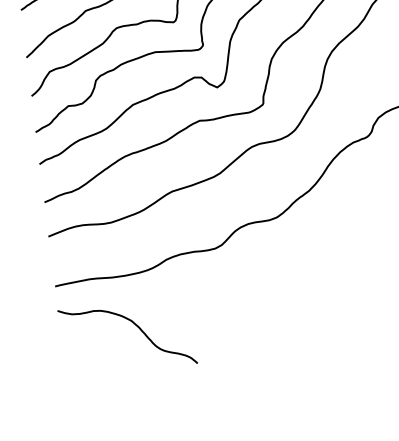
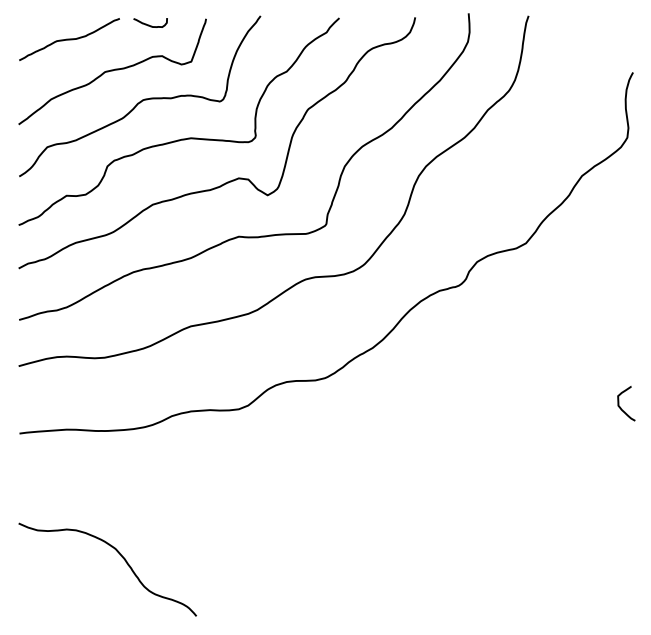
curve: (136, 326) -> (121, 557), moved

